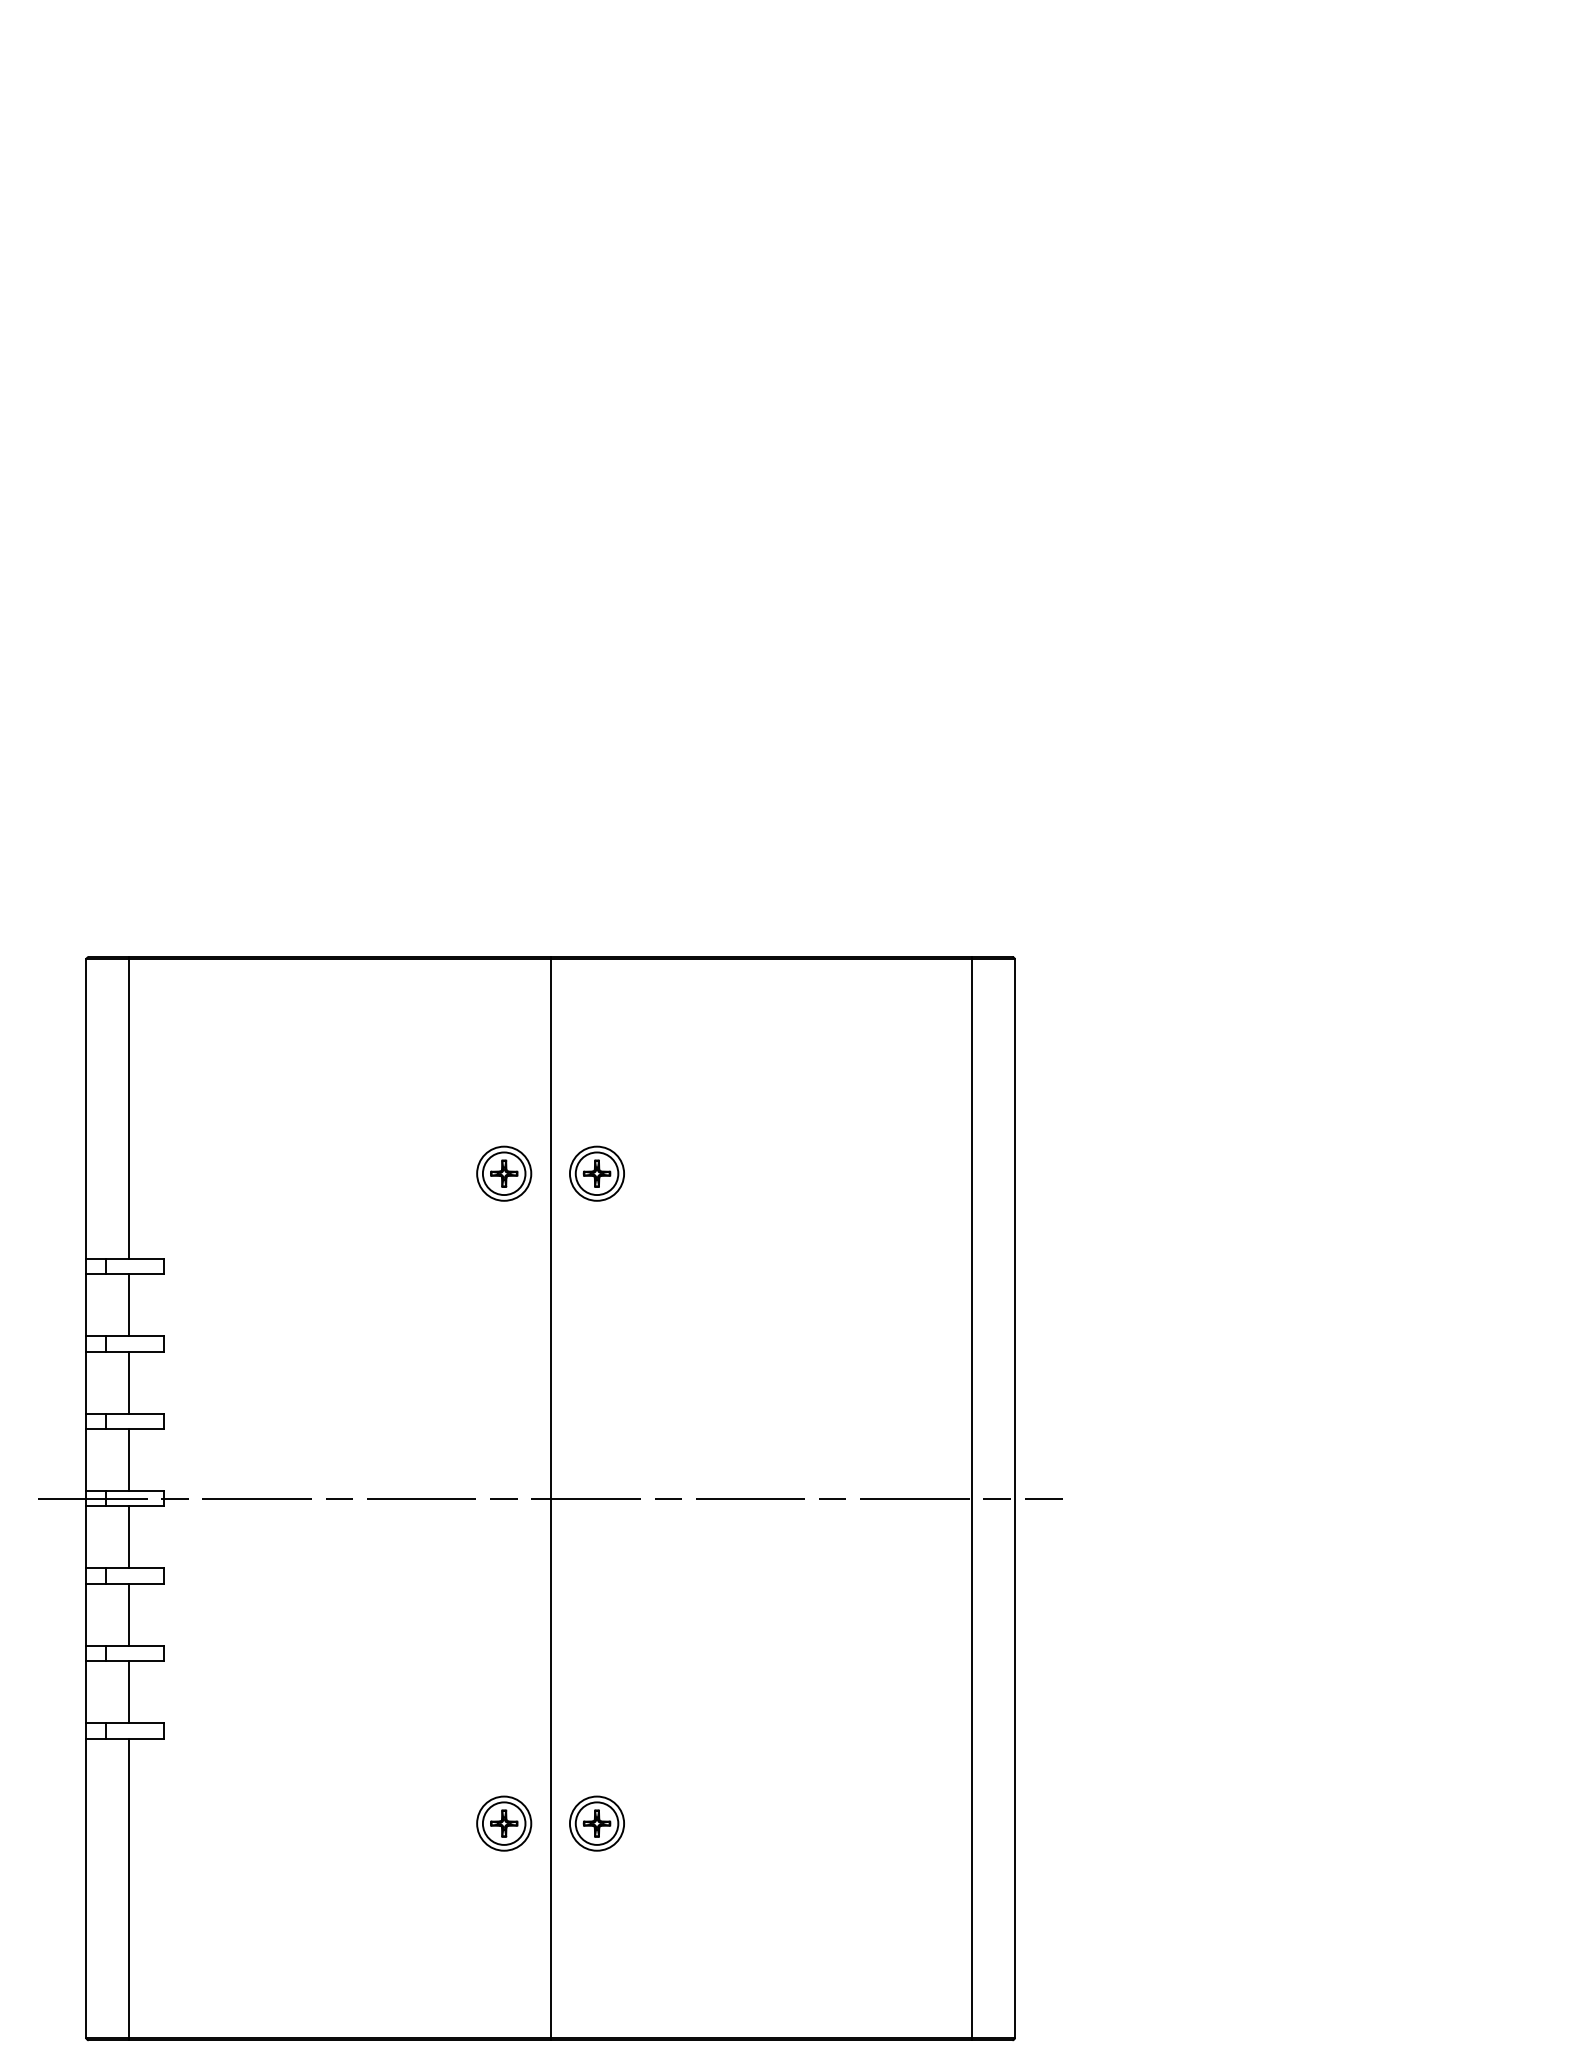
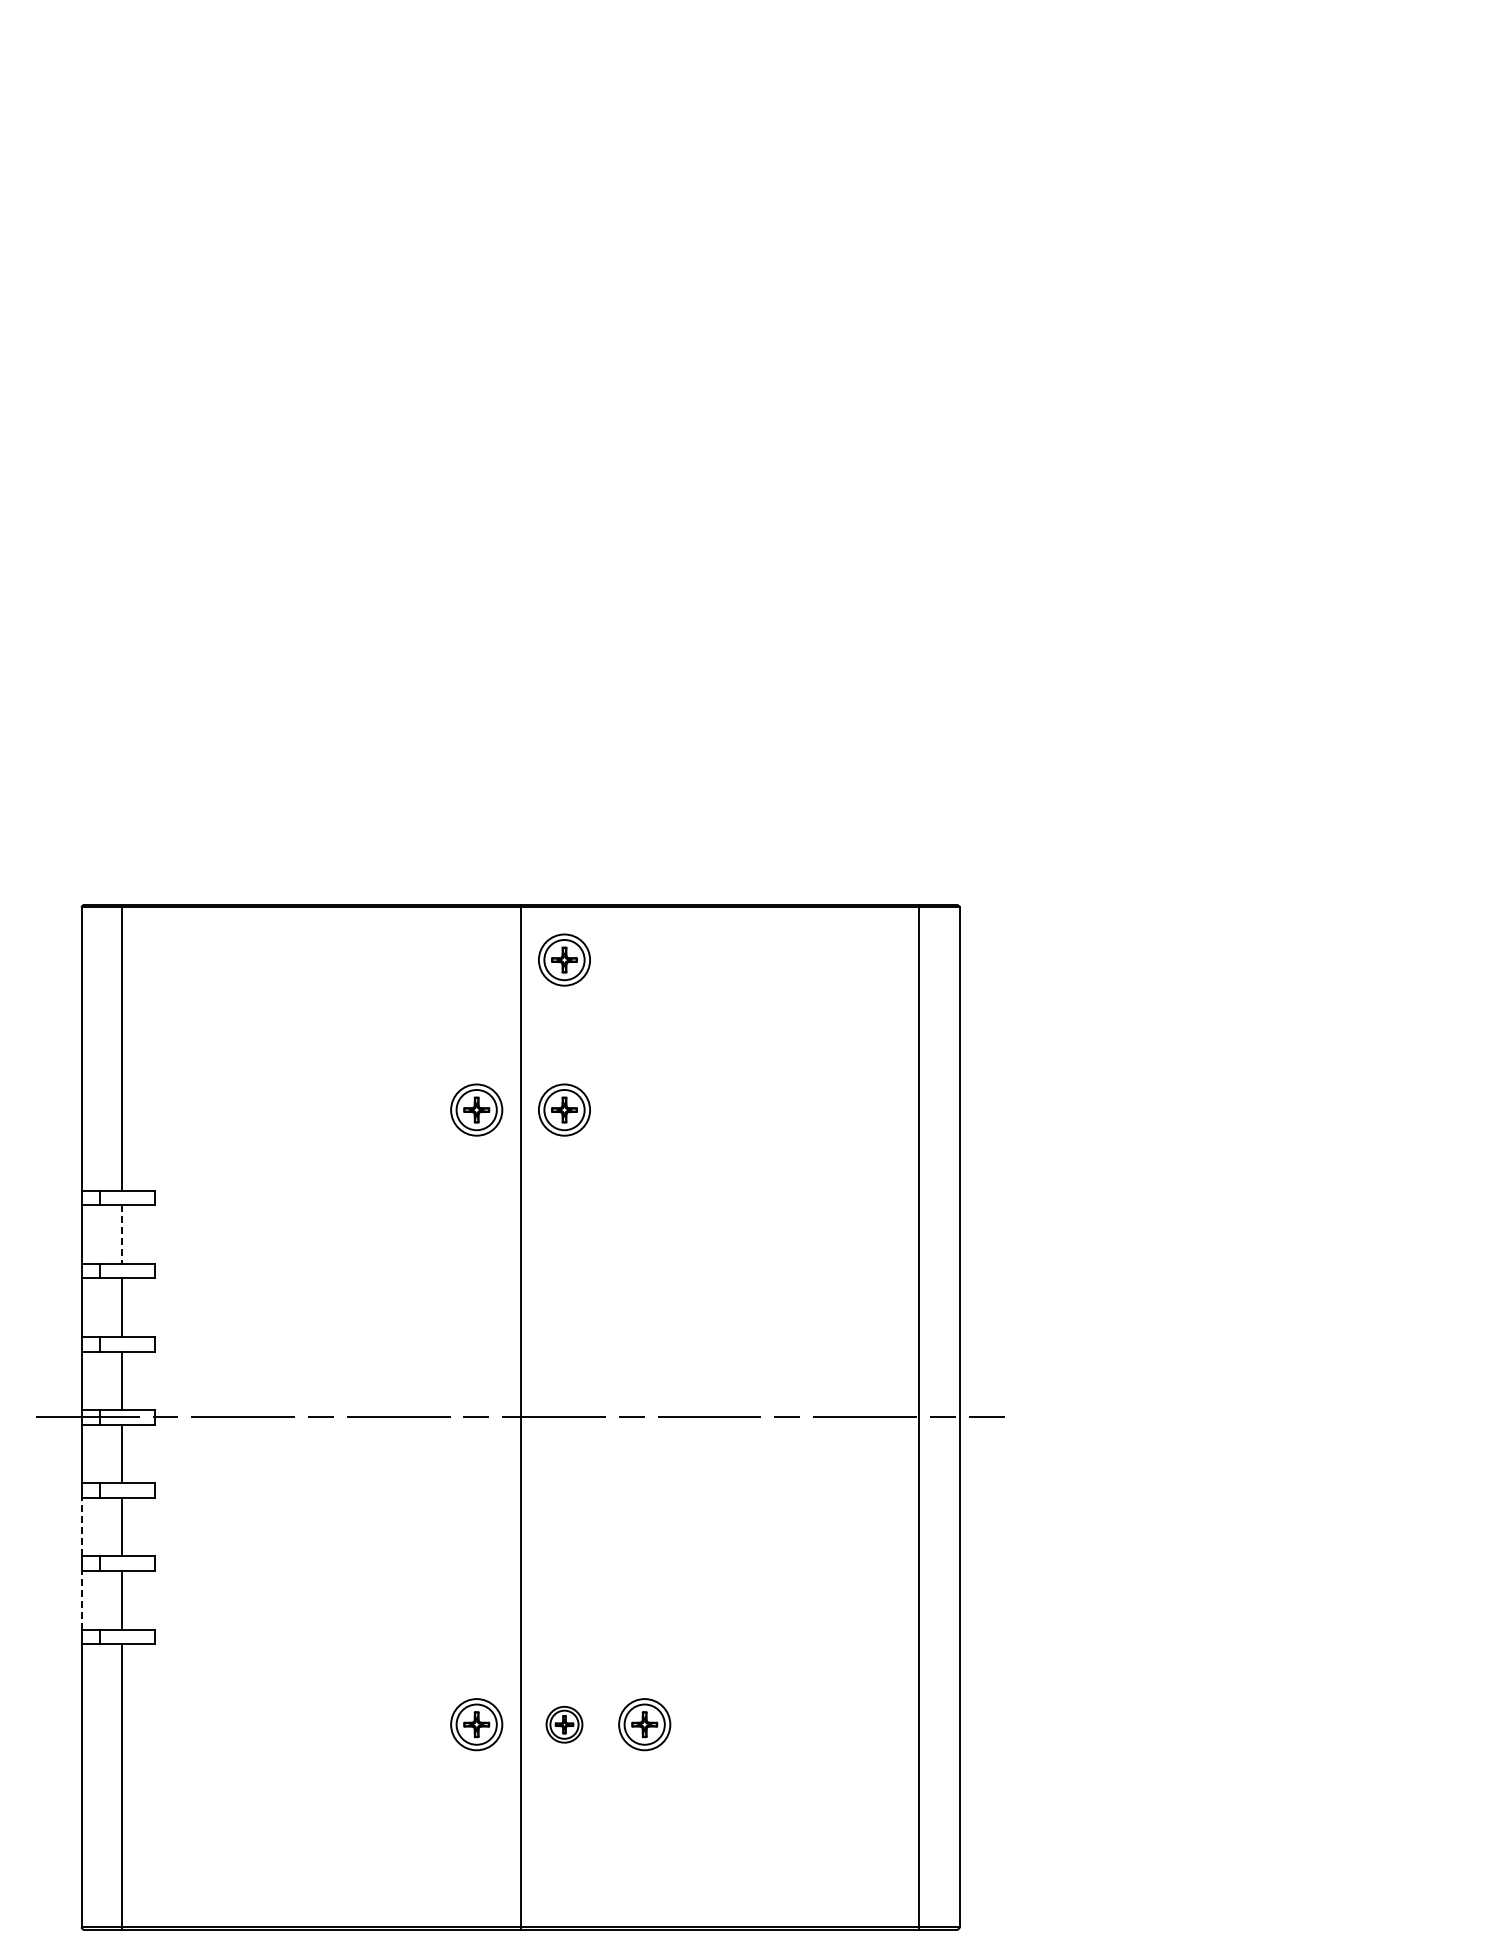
part: (597, 1014) -> (564, 959), added
line: (128, 1305) -> (121, 1234), solid -> dashed
line: (86, 1614) -> (81, 1526), solid -> dashed
line: (86, 1691) -> (81, 1599), solid -> dashed
part: (597, 1823) -> (564, 1724), size x0.7
part: (681, 1823) -> (644, 1724), added

